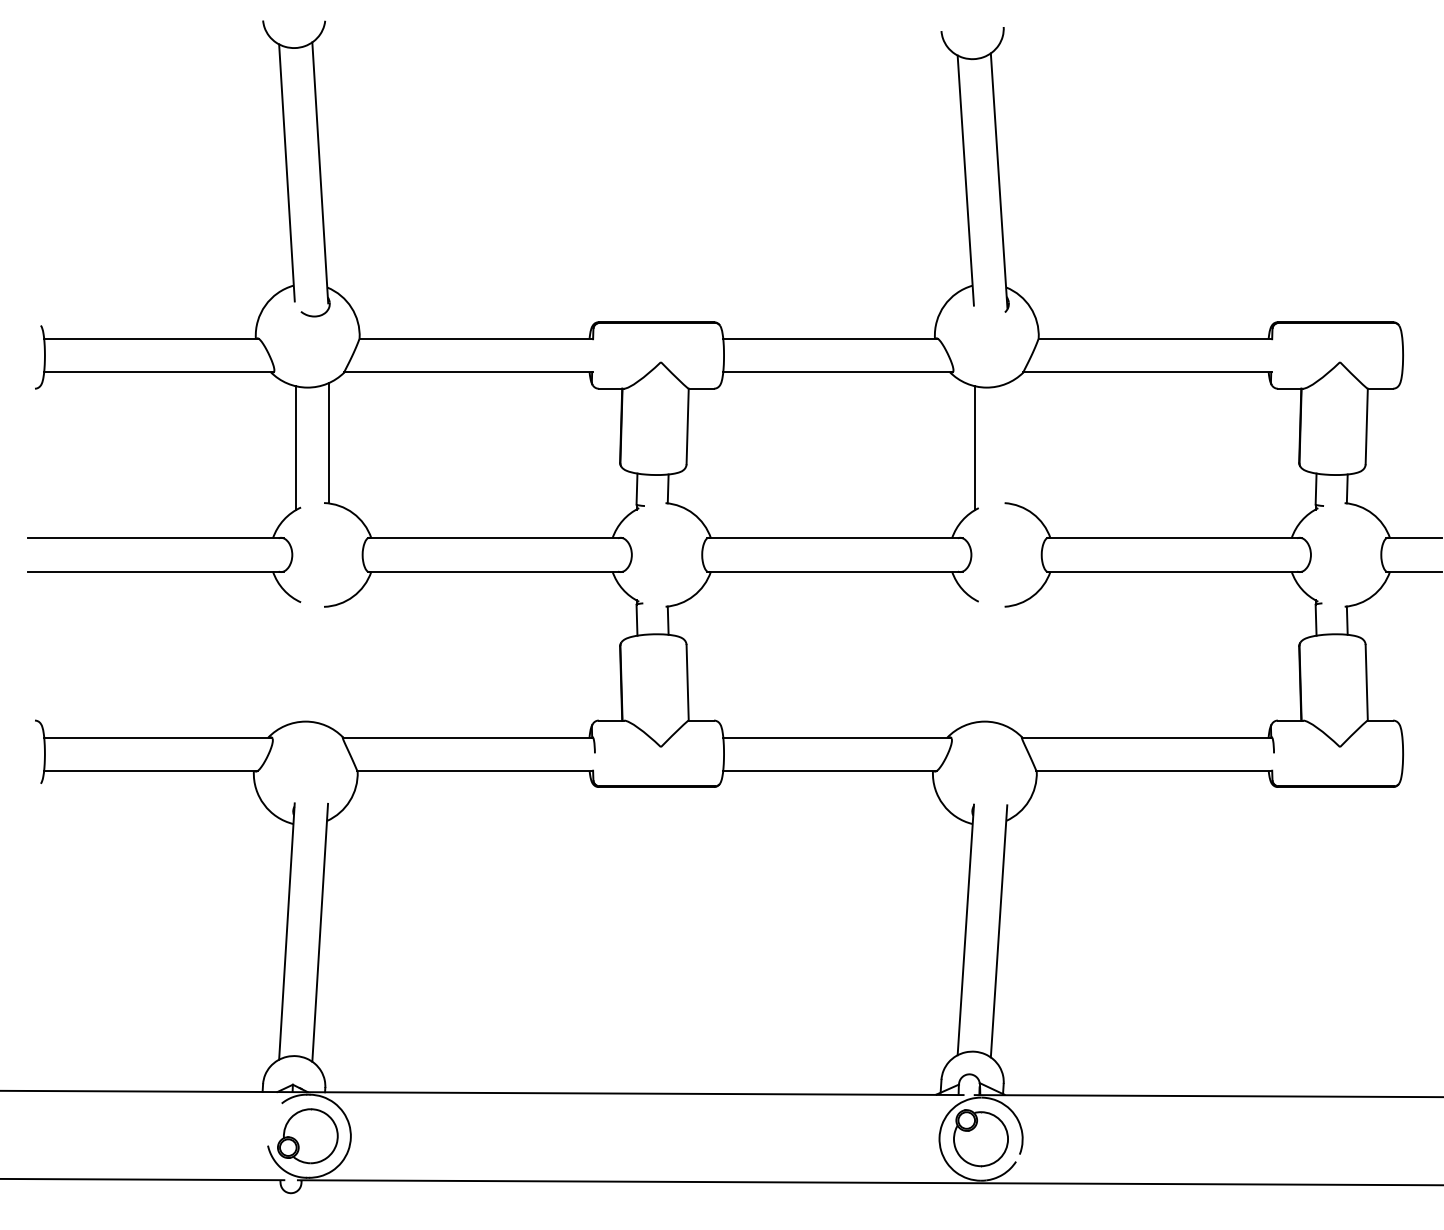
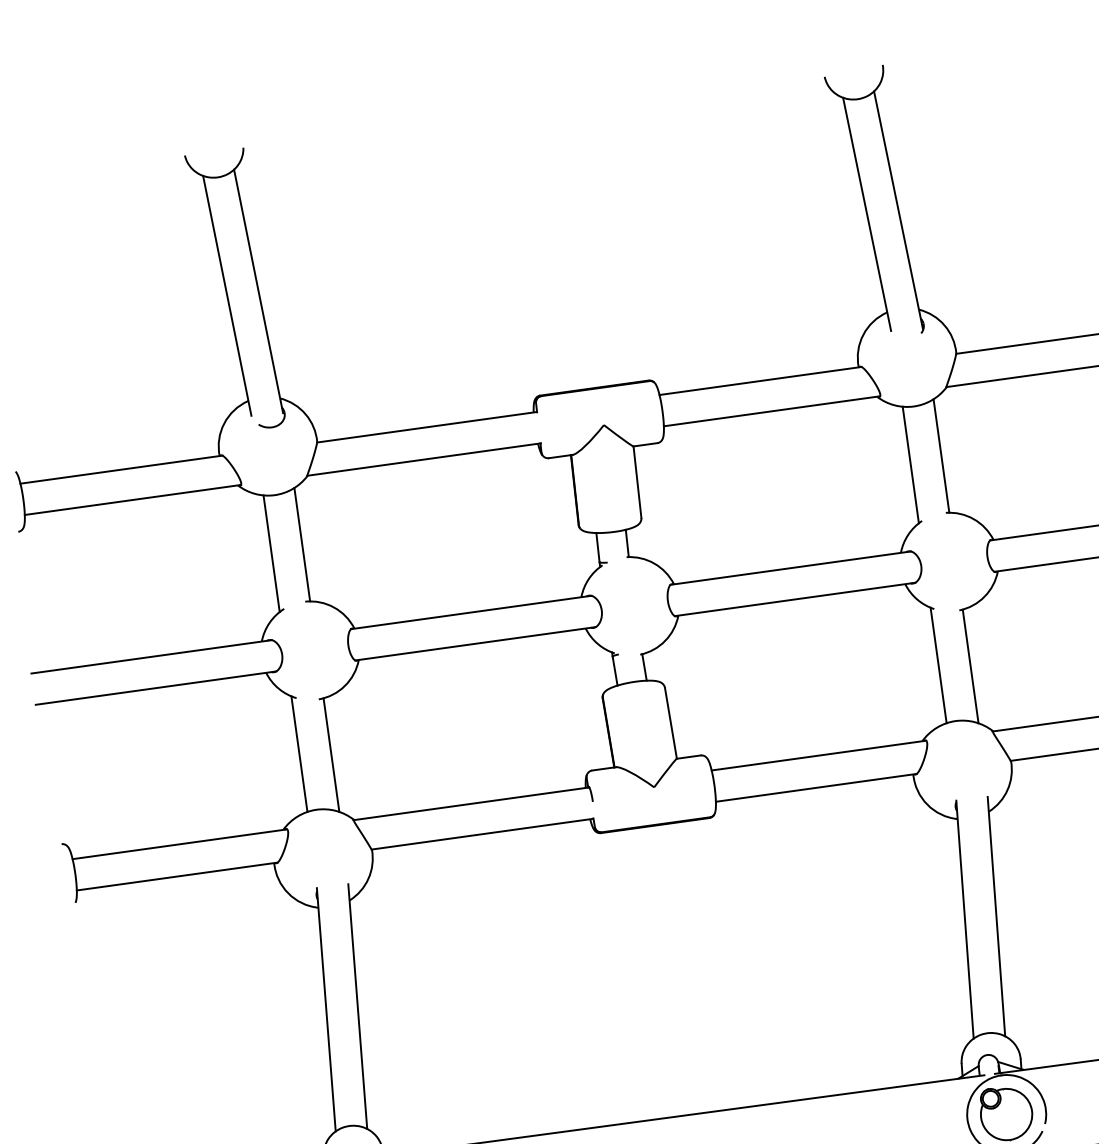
line: (1008, 442) -> (941, 455), added
line: (295, 660) -> (298, 753), added
line: (975, 660) -> (938, 664), added
line: (329, 666) -> (331, 754), added
line: (1008, 666) -> (970, 666), added

